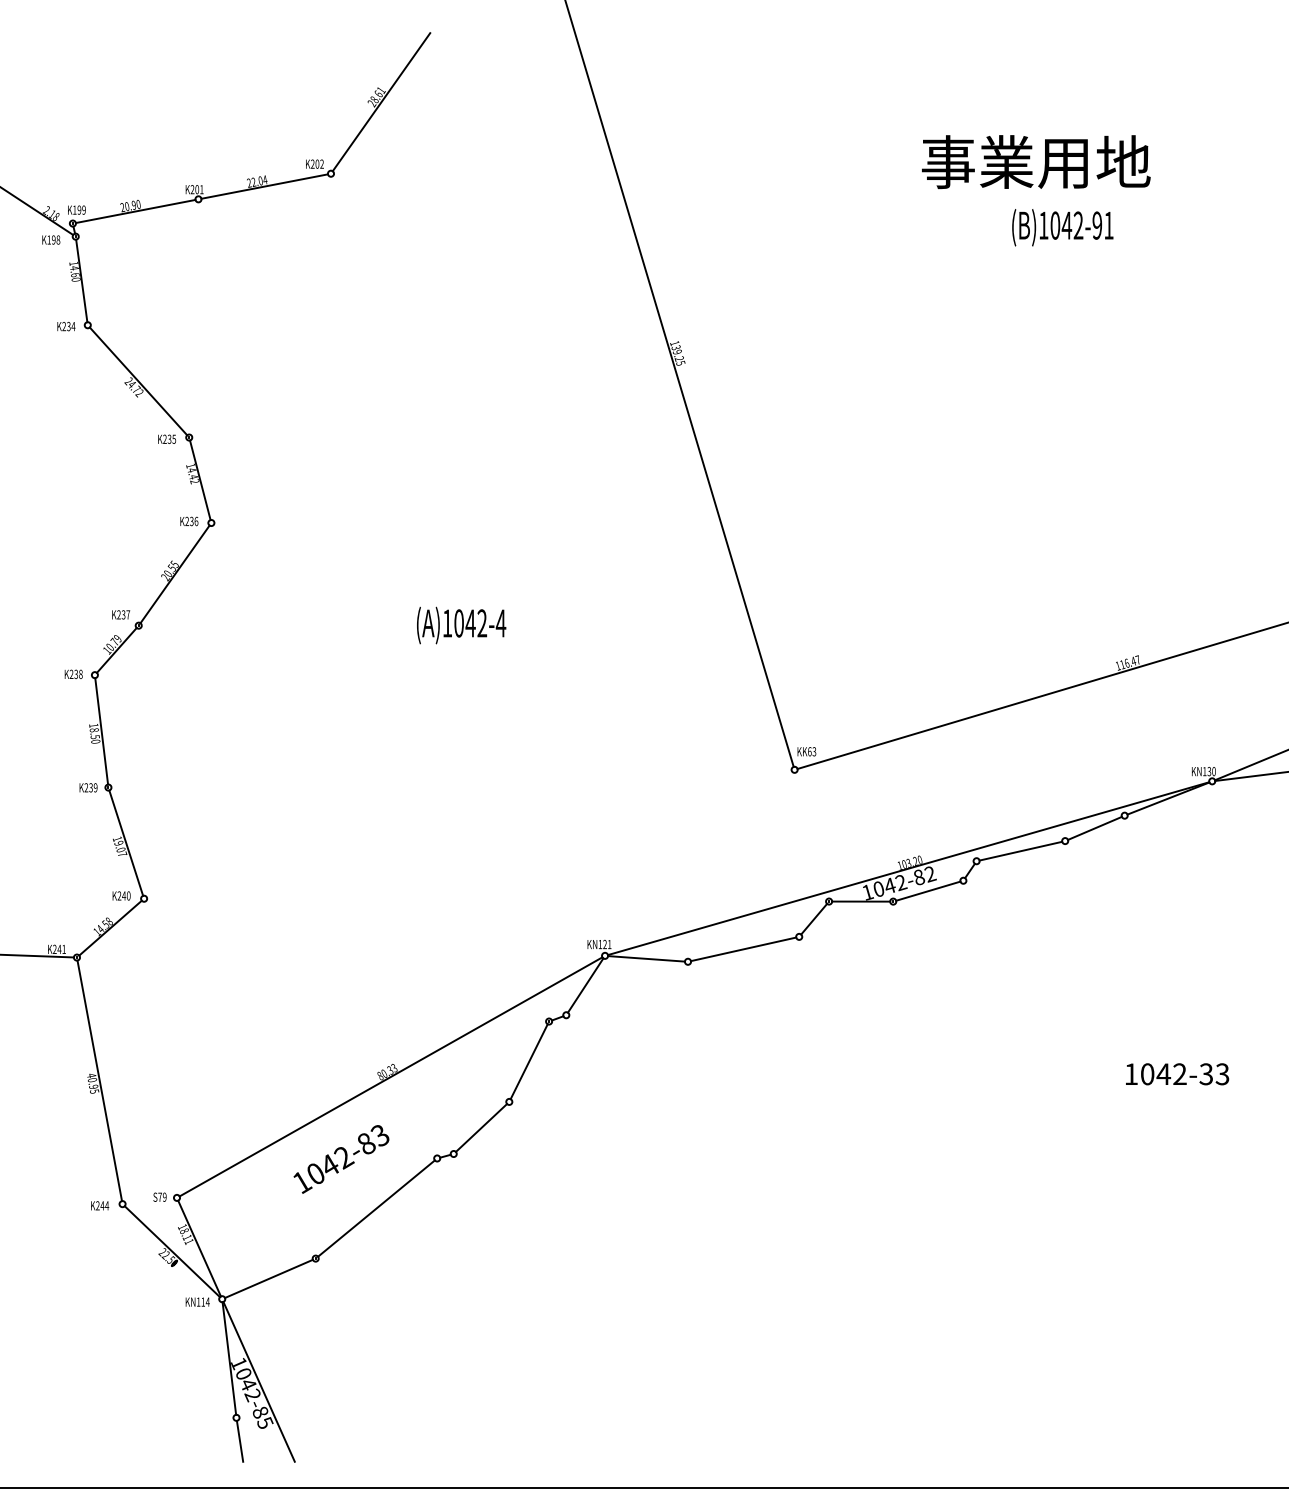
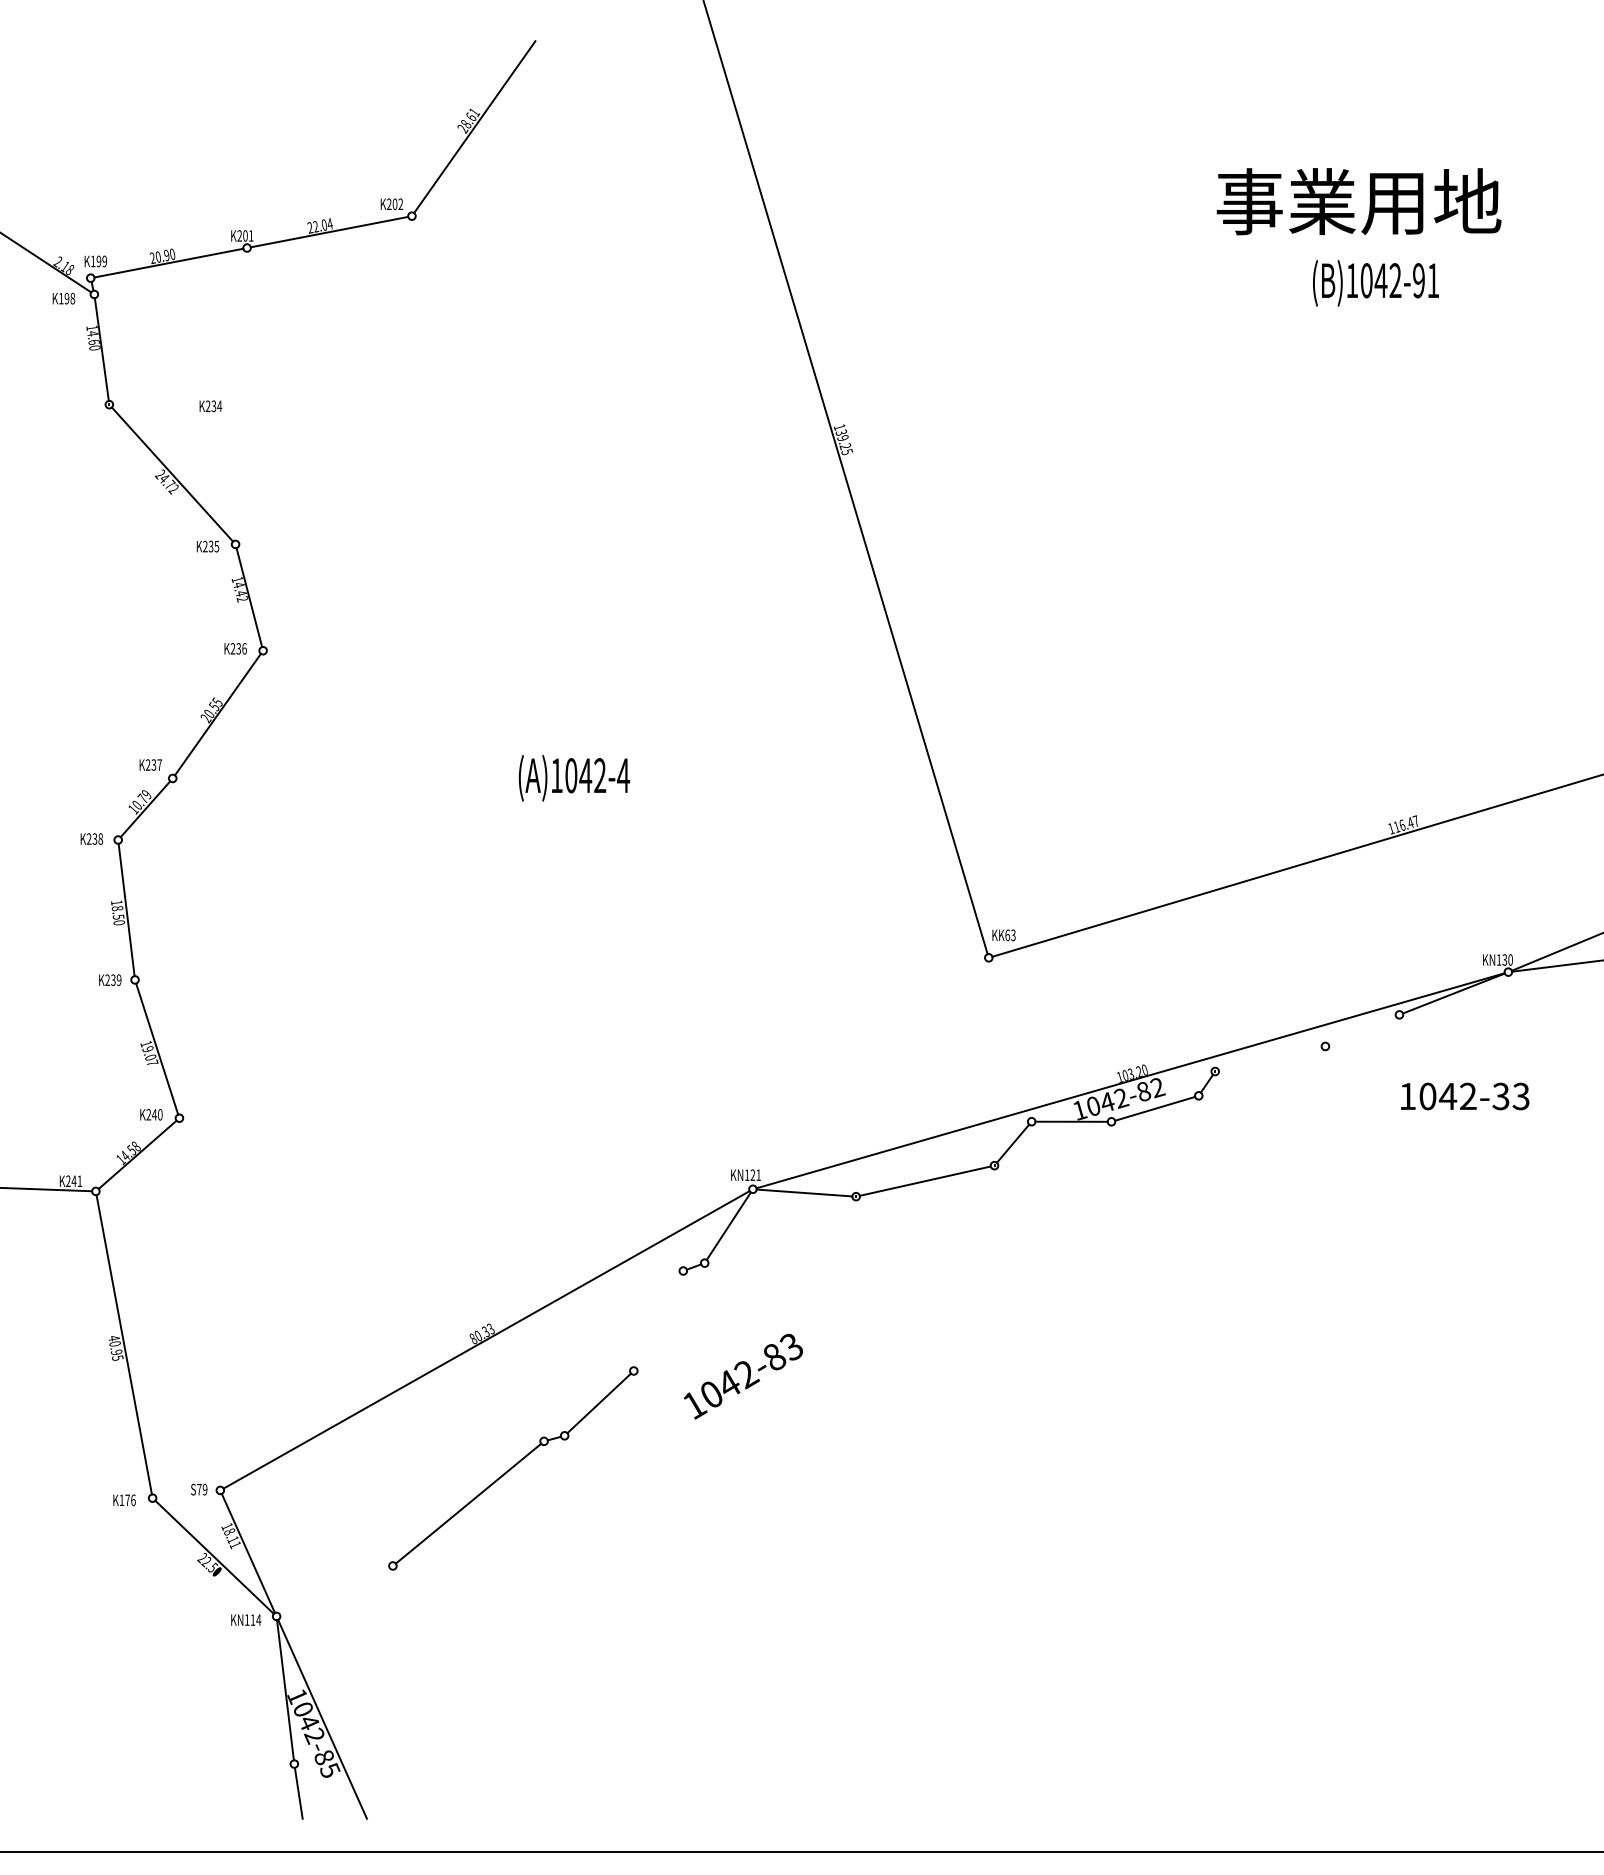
text: (1036, 162) -> (1359, 202), moved
text: (1062, 227) -> (1375, 283), moved
text: (66, 326) -> (211, 406), moved
line: (1094, 827) -> (1361, 1029), removed
line: (1020, 850) -> (1269, 1058), removed
line: (528, 1061) -> (657, 1320), removed
text: (1177, 1074) -> (1465, 1096), moved
text: (341, 1159) -> (743, 1376), moved
text: (102, 1205) -> (127, 1499), K244 -> K176
line: (268, 1278) -> (334, 1590), removed

